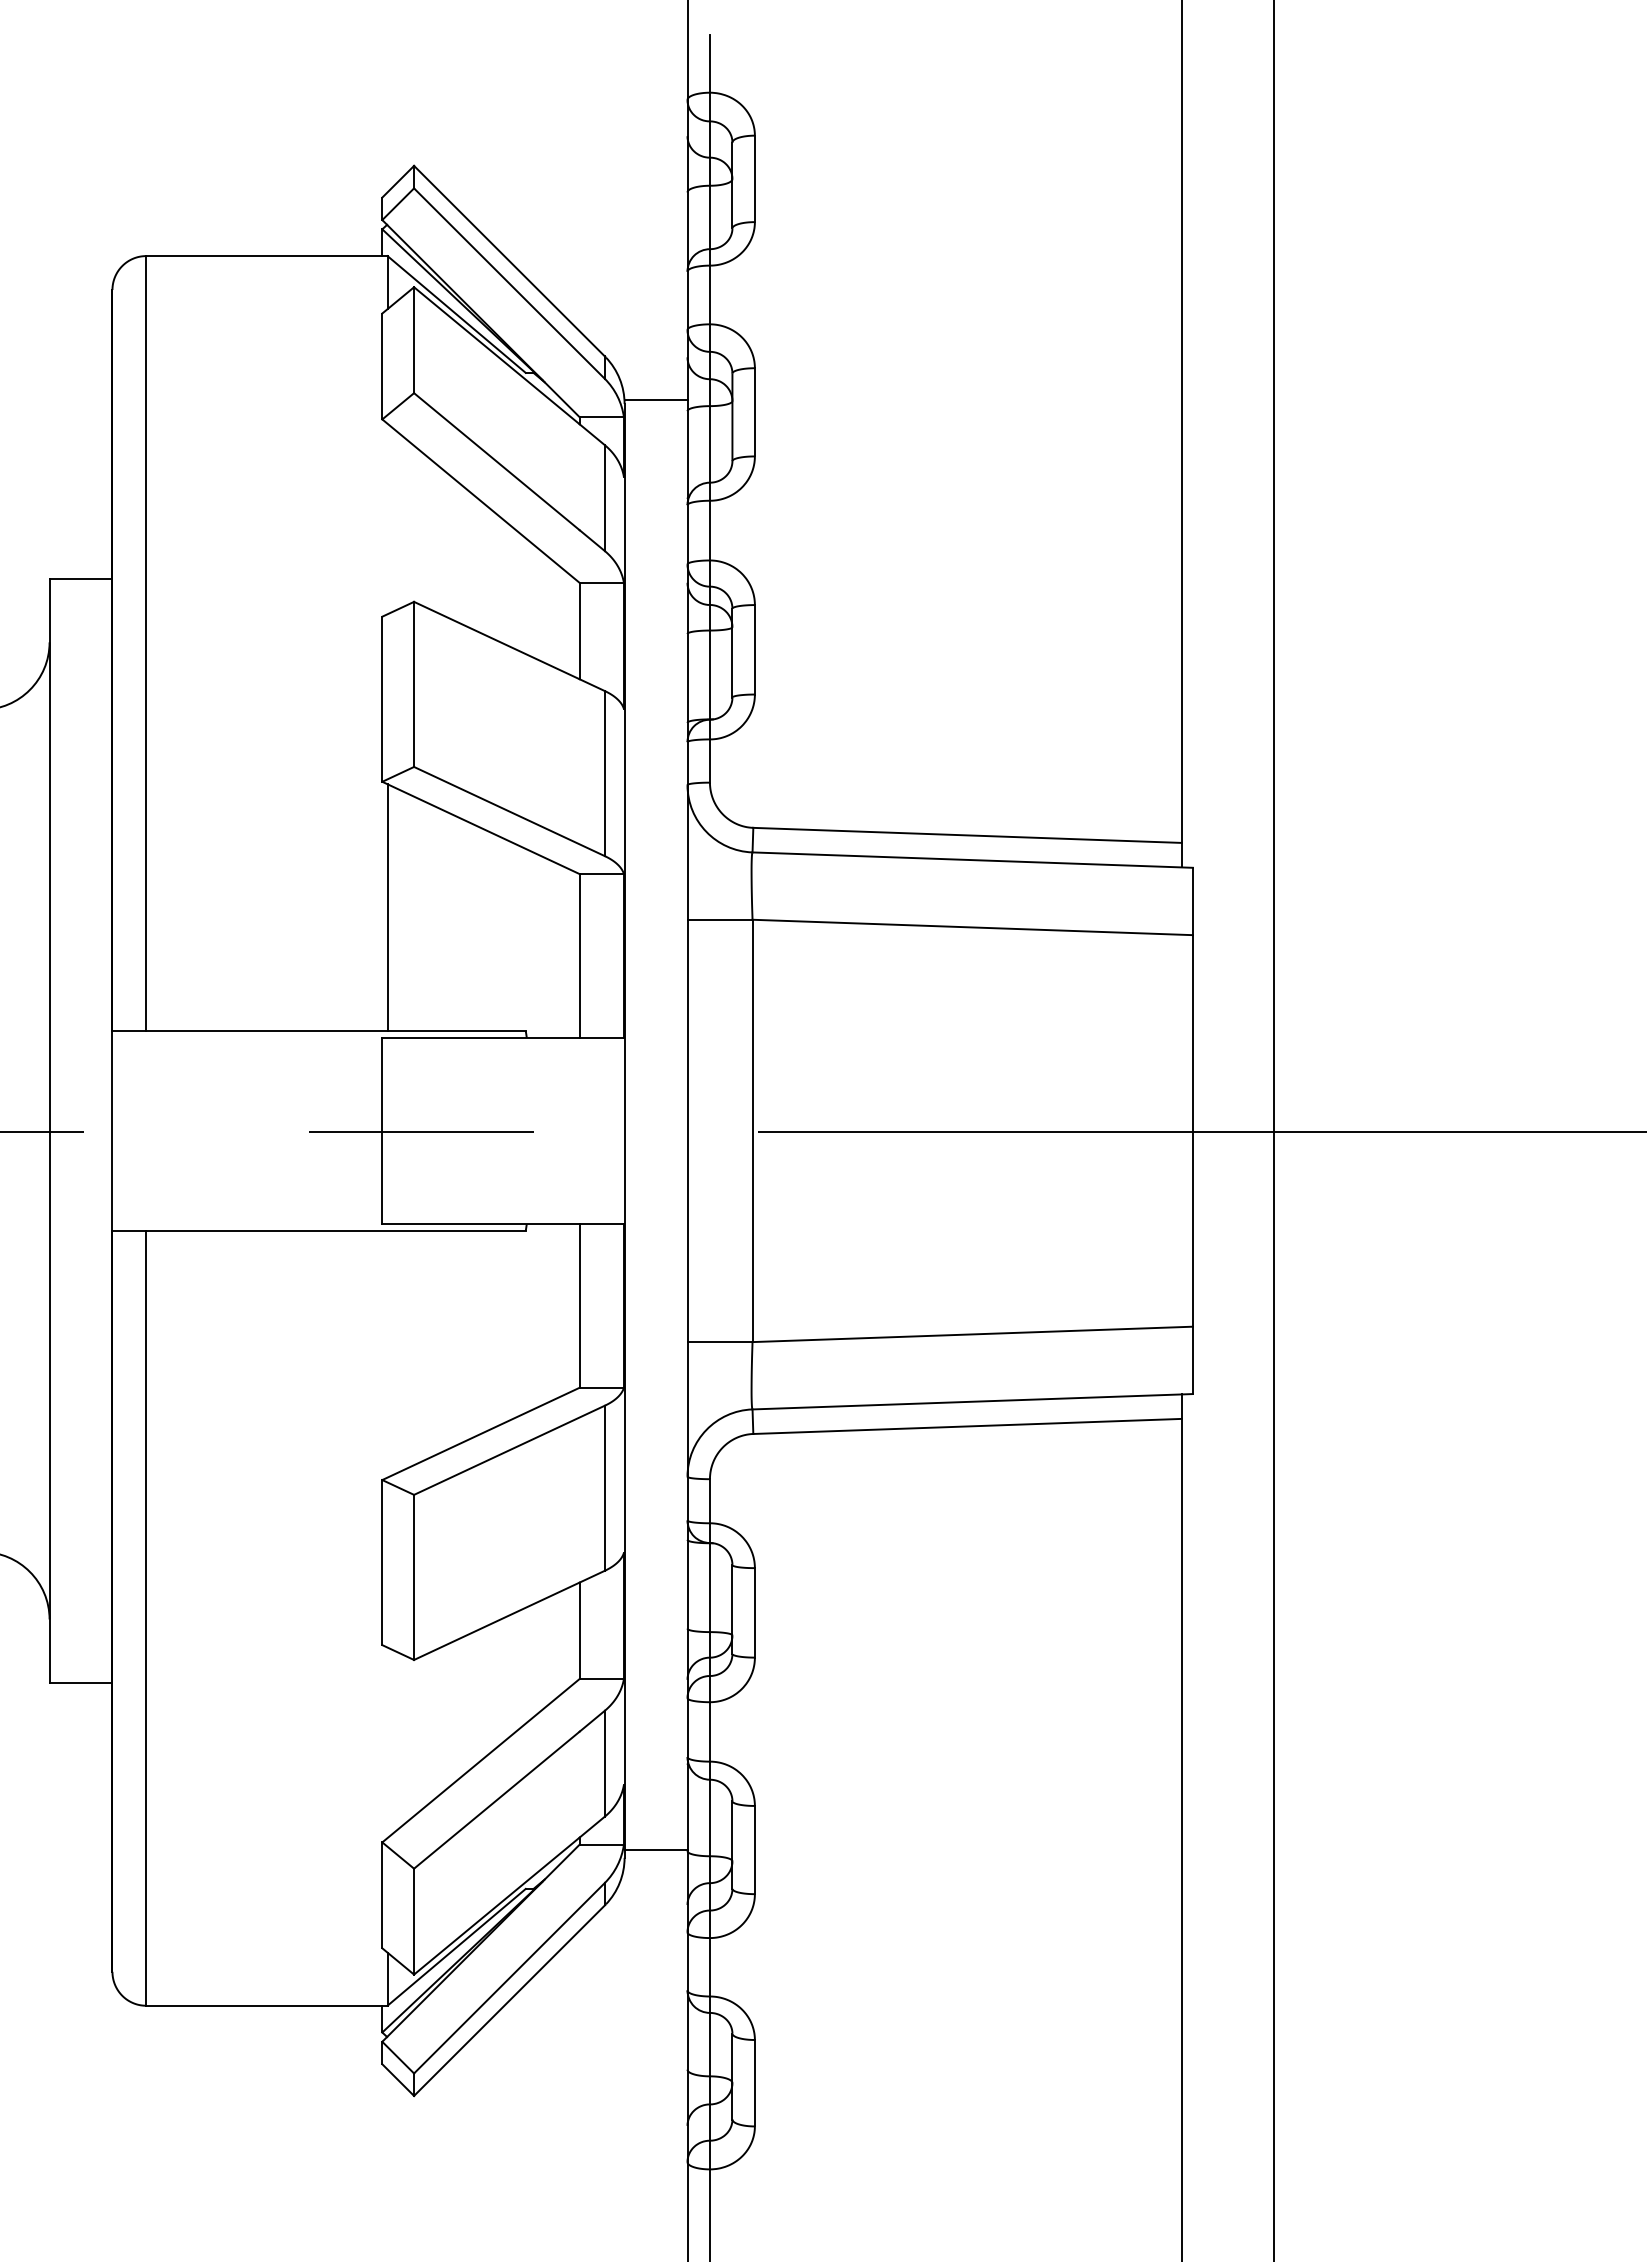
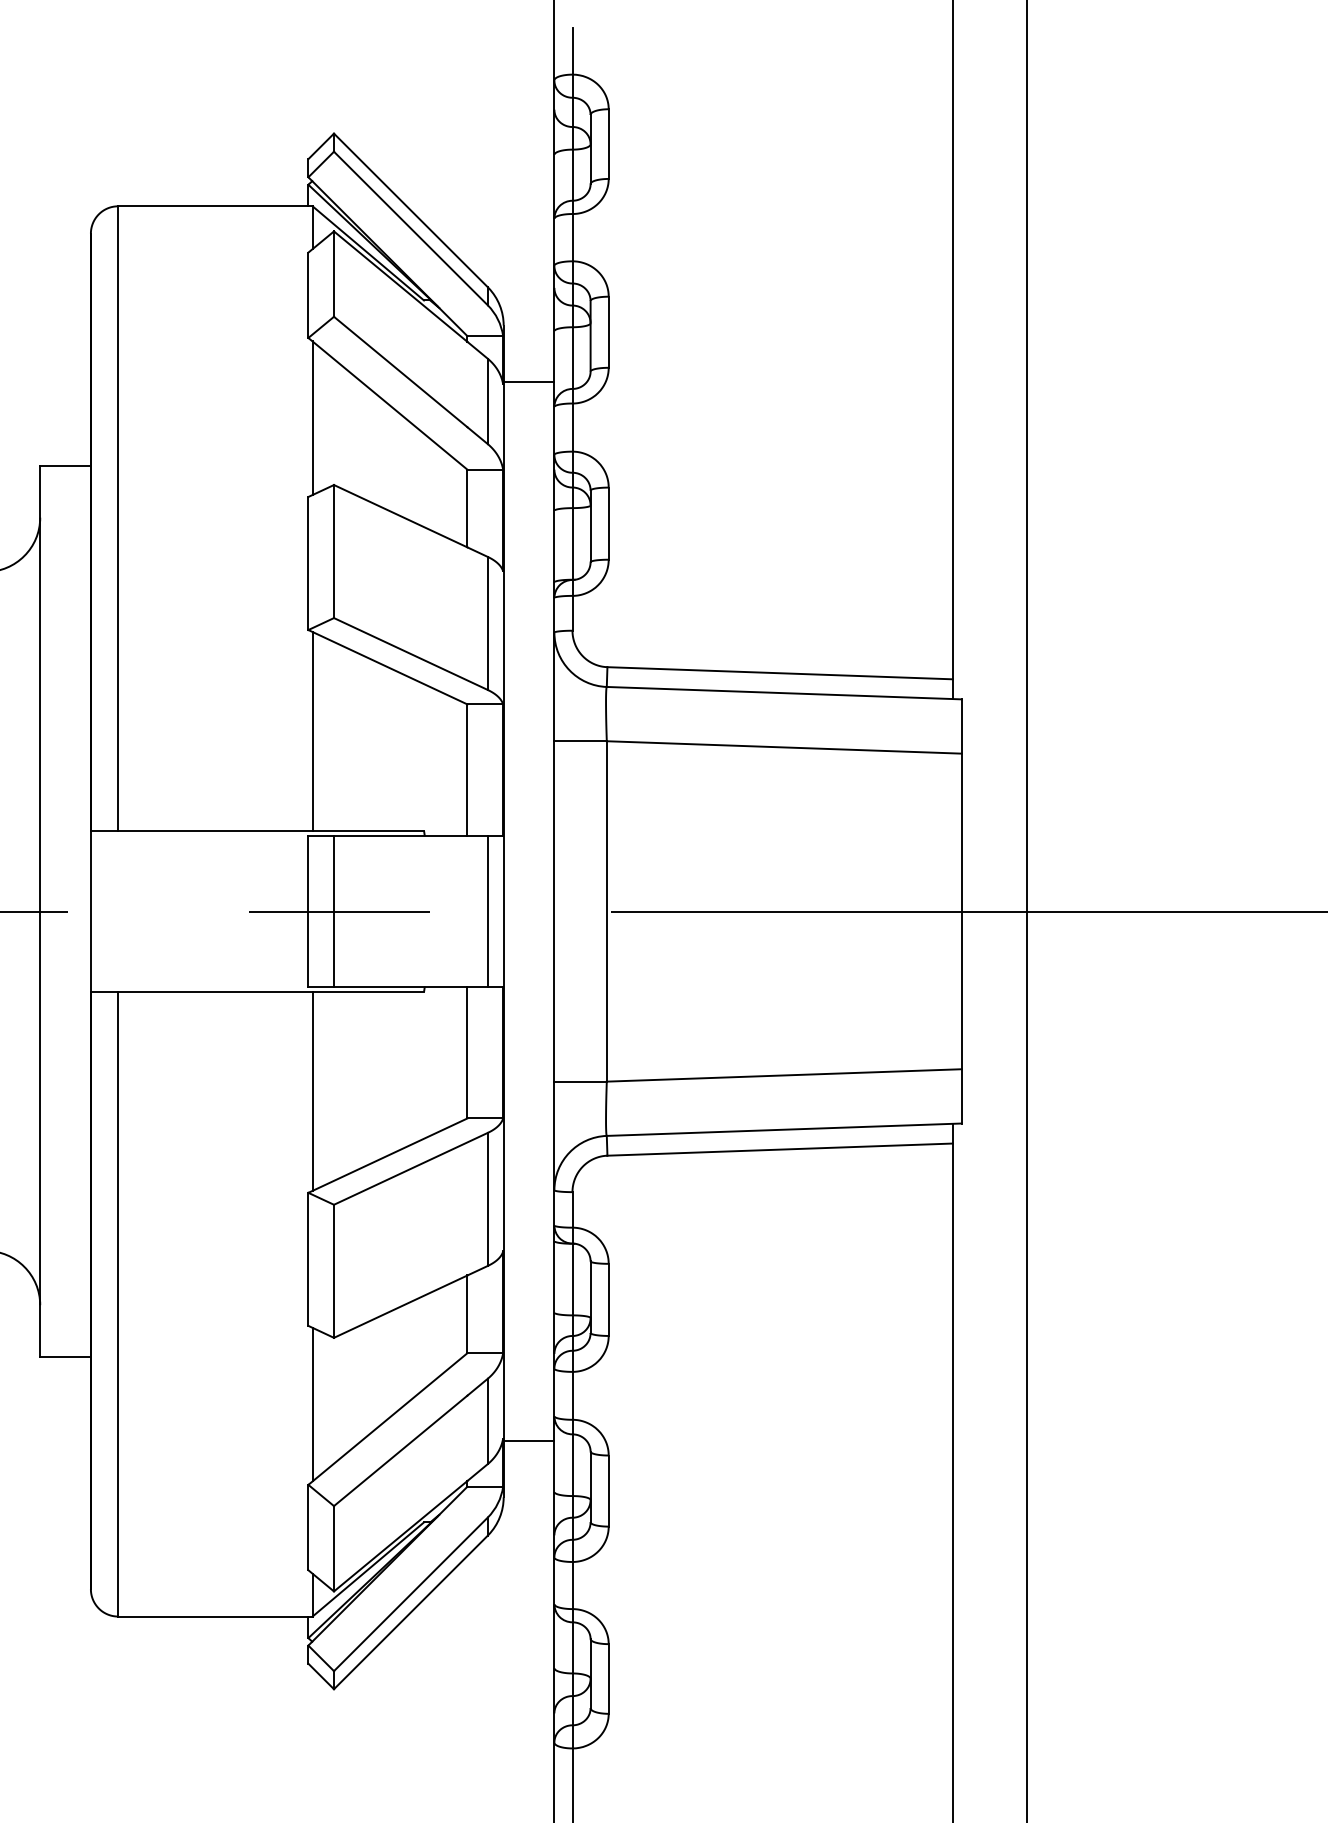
line: (655, 399) -> (528, 381), moved
line: (387, 518) -> (312, 417), added
line: (414, 1130) -> (334, 911), added
line: (604, 1130) -> (487, 911), added
line: (387, 1353) -> (312, 1090), added
line: (387, 1742) -> (312, 1404), added
line: (655, 1849) -> (528, 1440), moved

